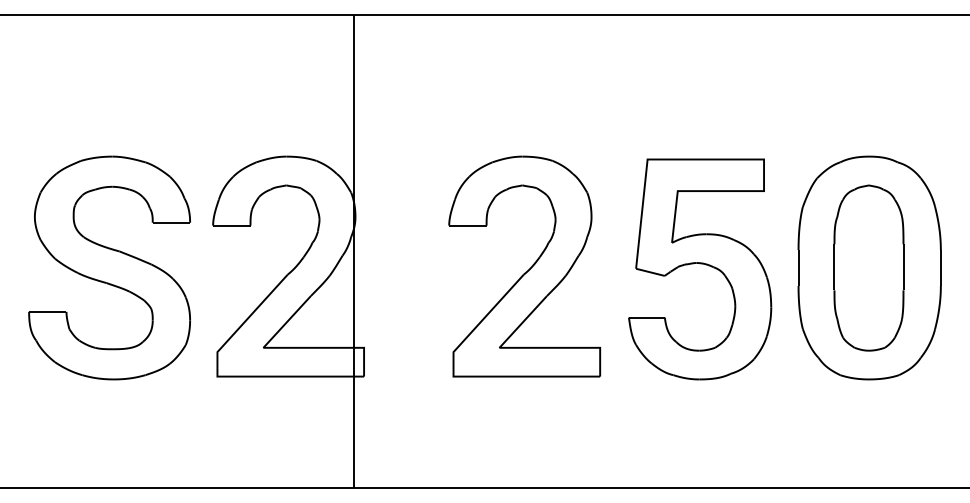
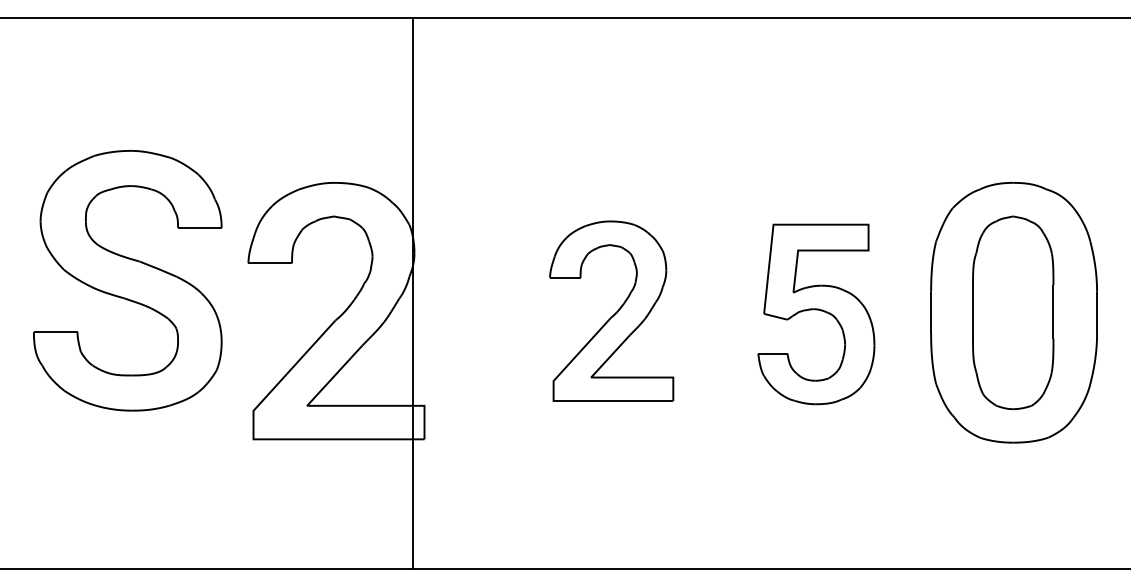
part: (524, 266) -> (611, 311), size x0.7
part: (109, 267) -> (127, 280), moved
part: (700, 269) -> (816, 314), size x0.7

